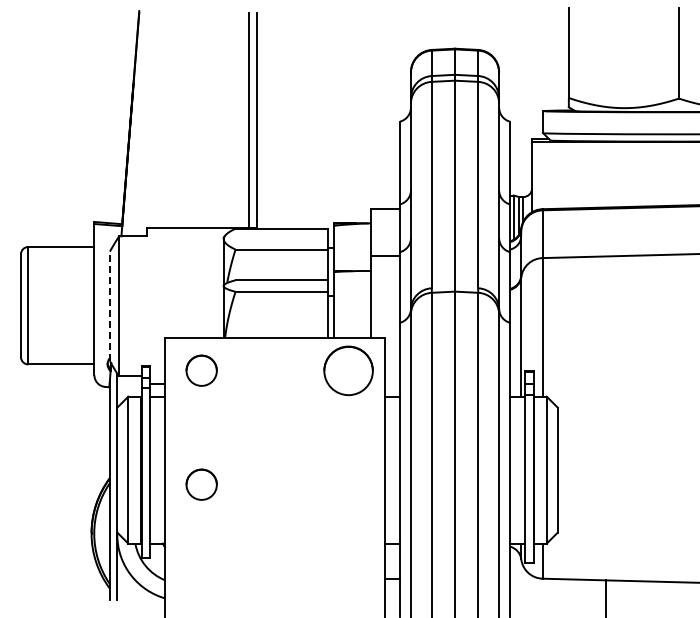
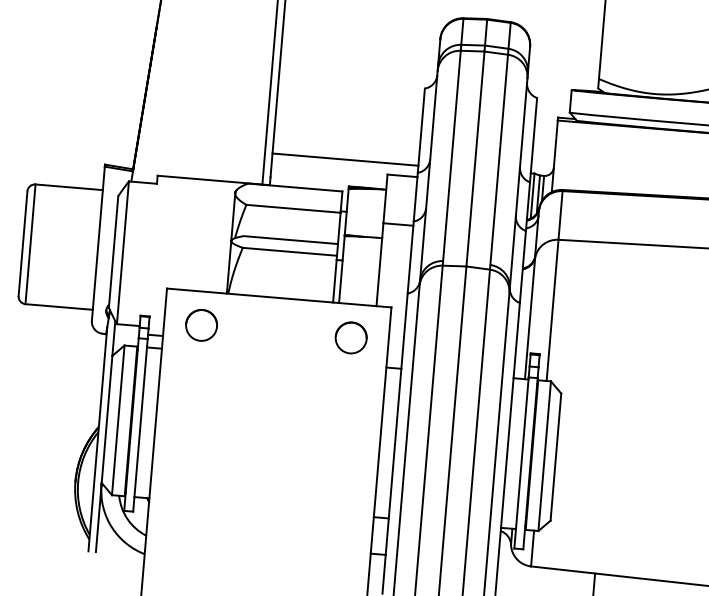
line: (327, 197) -> (344, 159), added
line: (109, 306) -> (113, 252), dashed -> solid
part: (348, 370) -> (351, 337), size x0.62
part: (201, 484) -> (191, 441), removed

